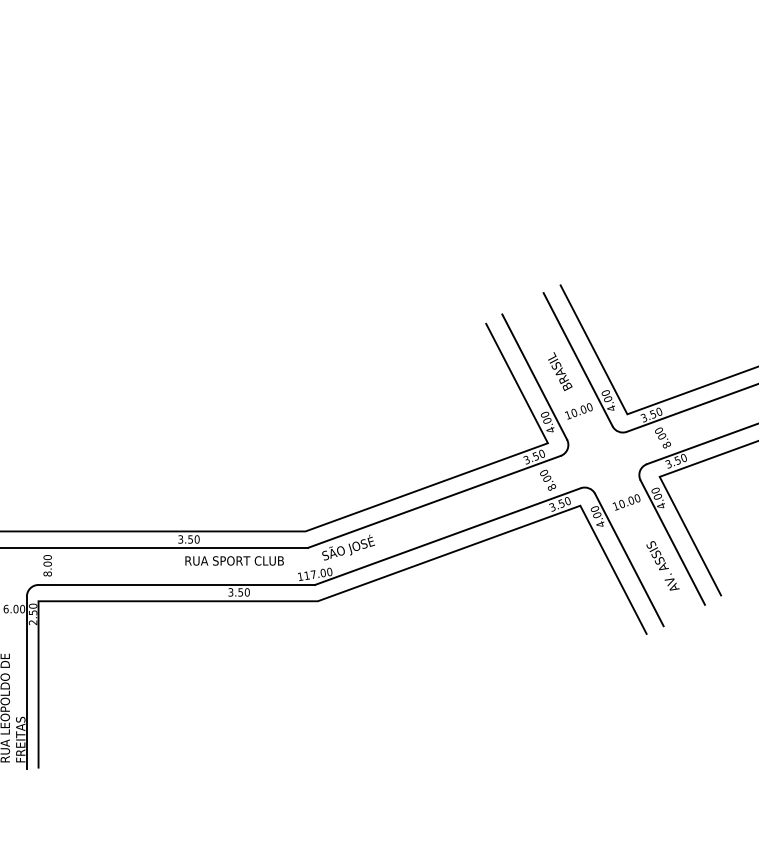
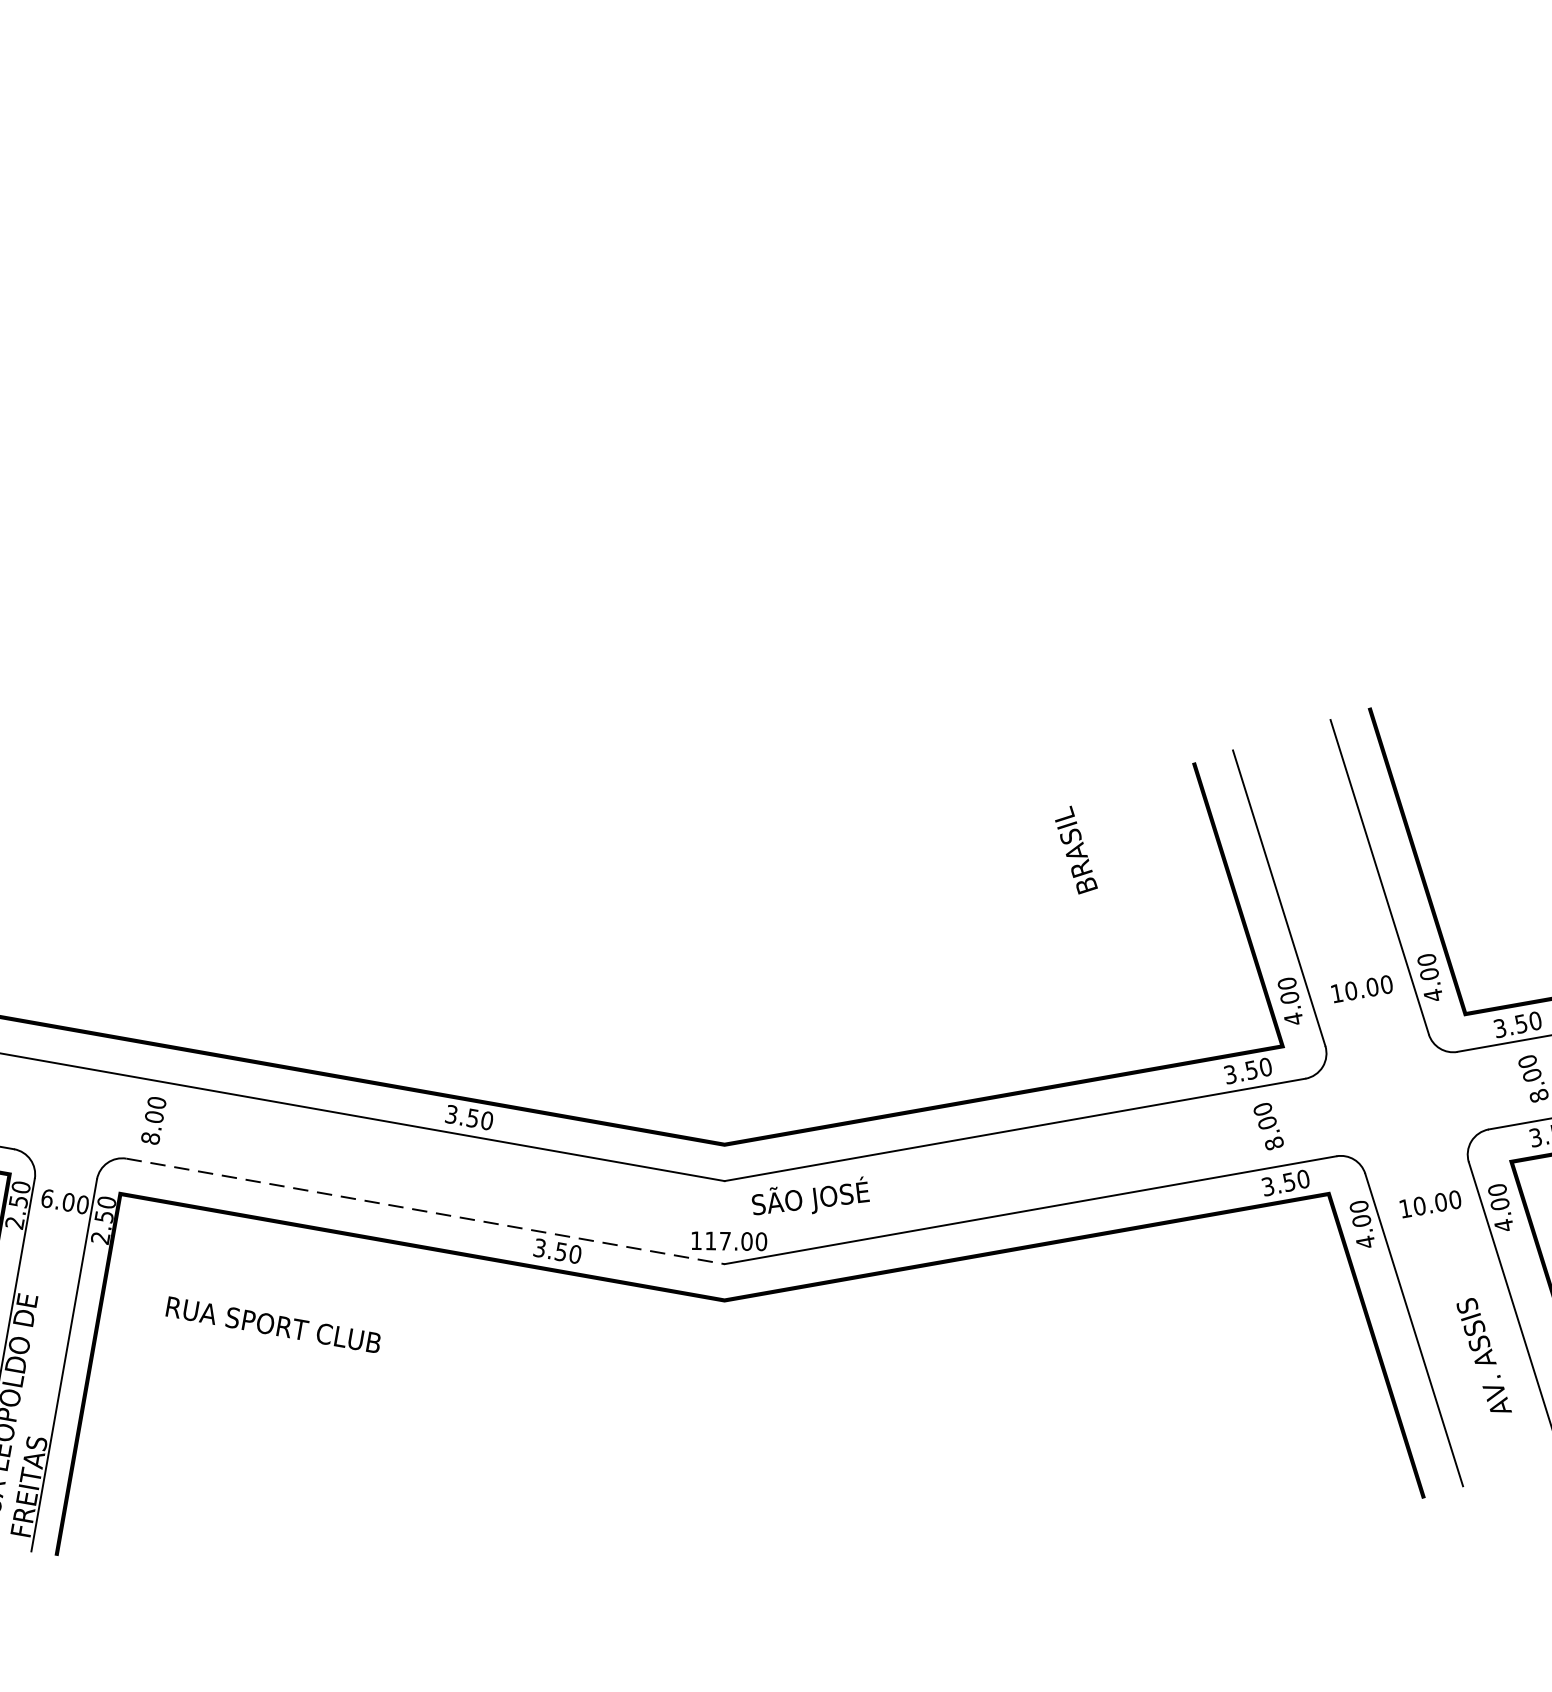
text: (560, 371) -> (1077, 850), moved
text: (234, 560) -> (273, 1324), moved
line: (177, 584) -> (427, 1210), solid -> dashed

